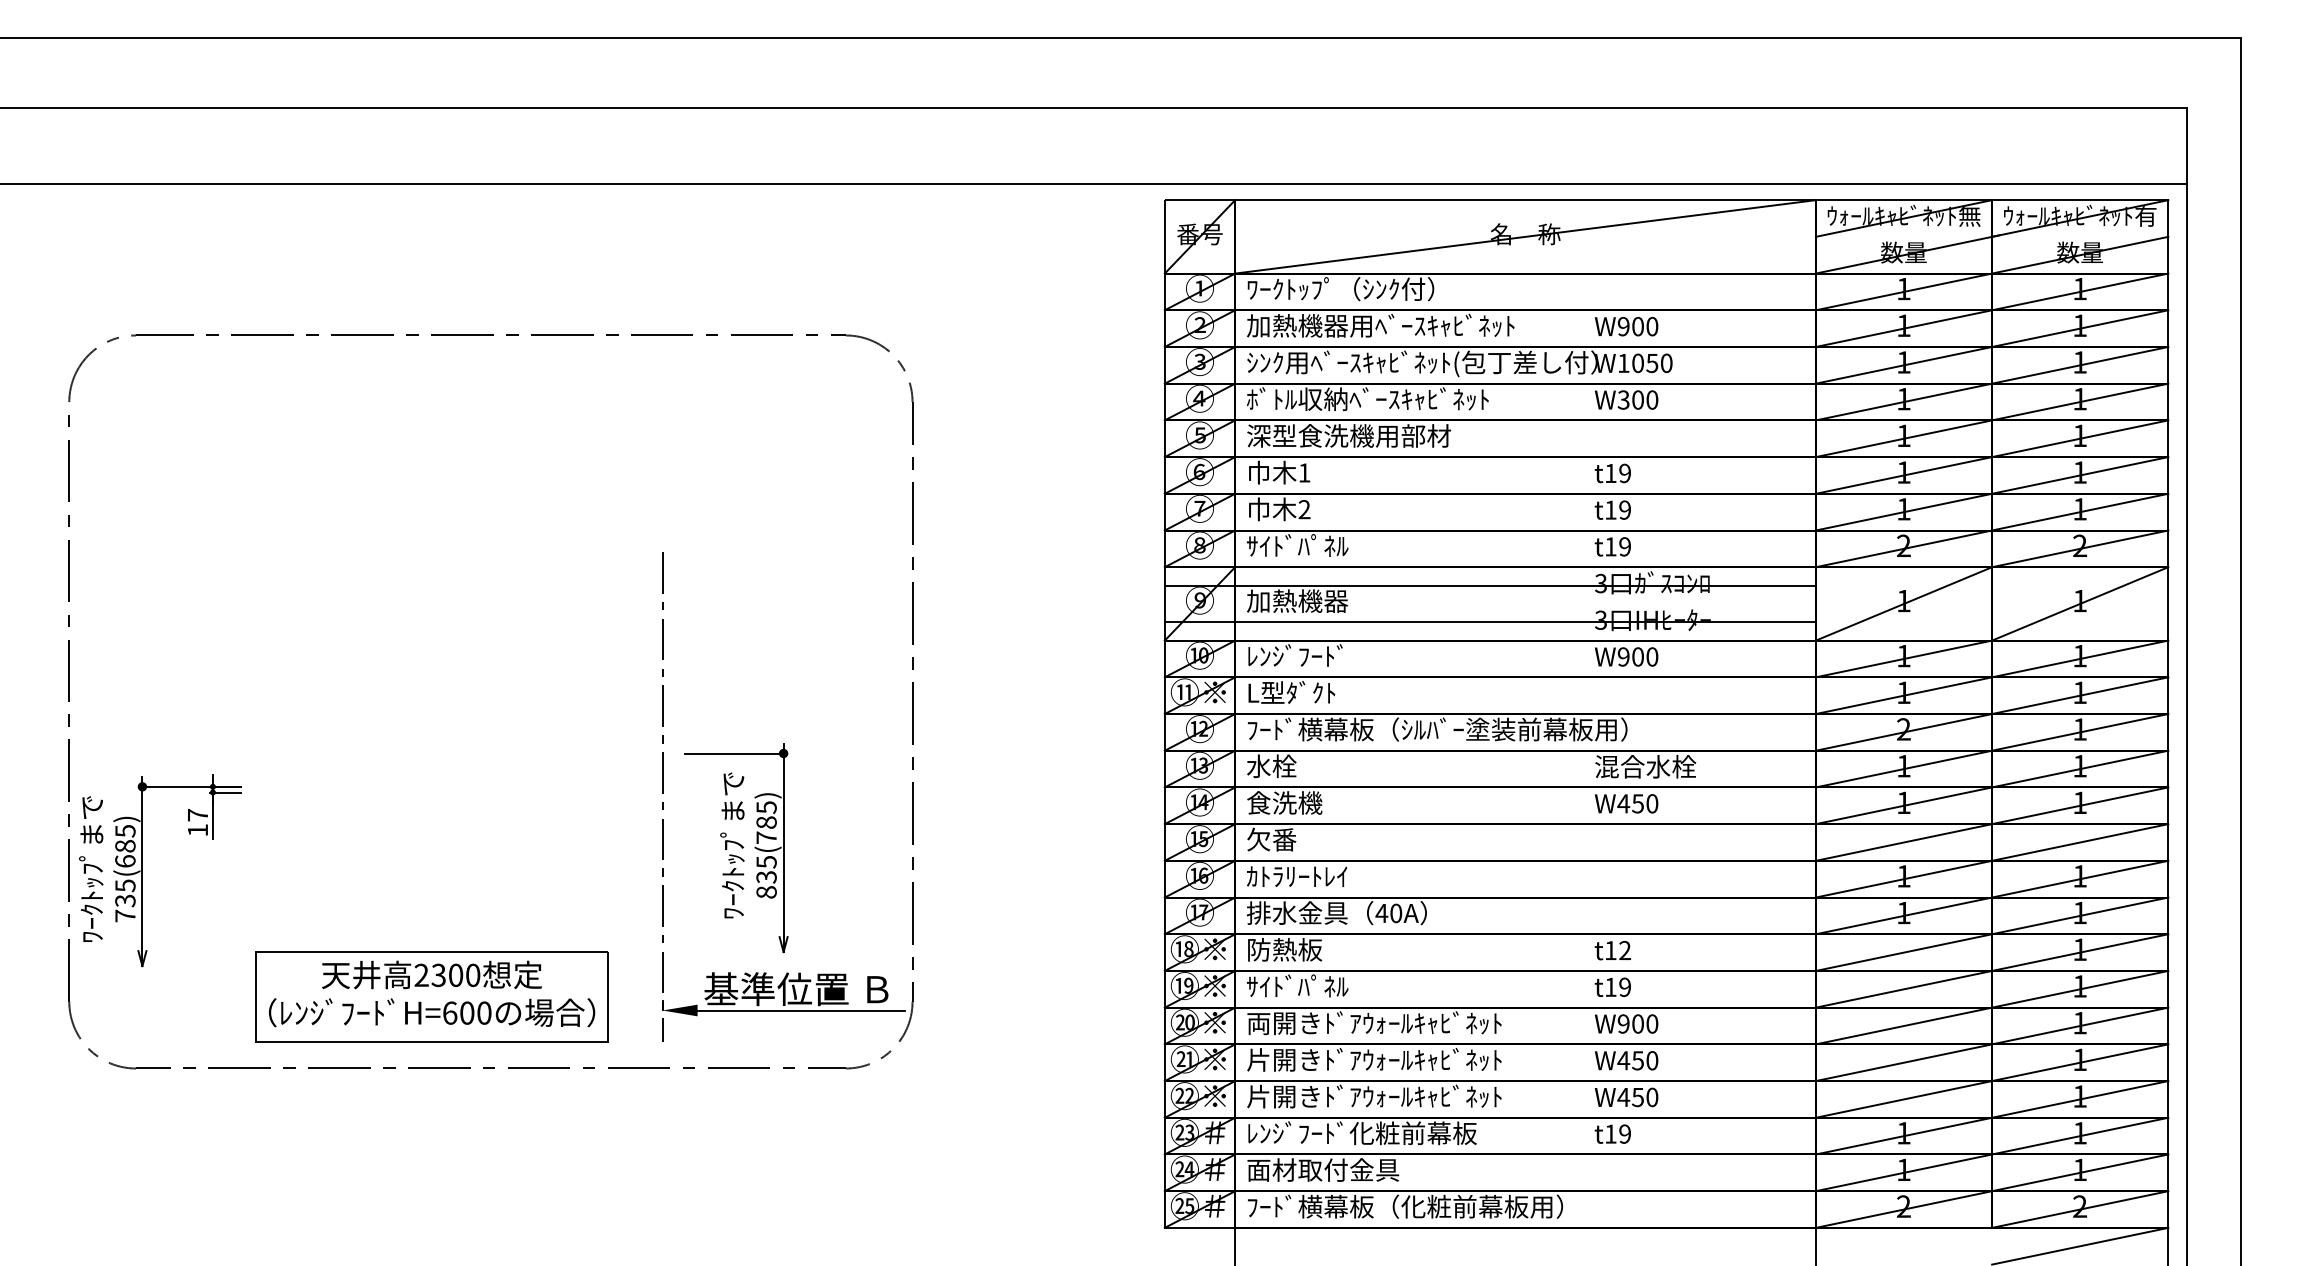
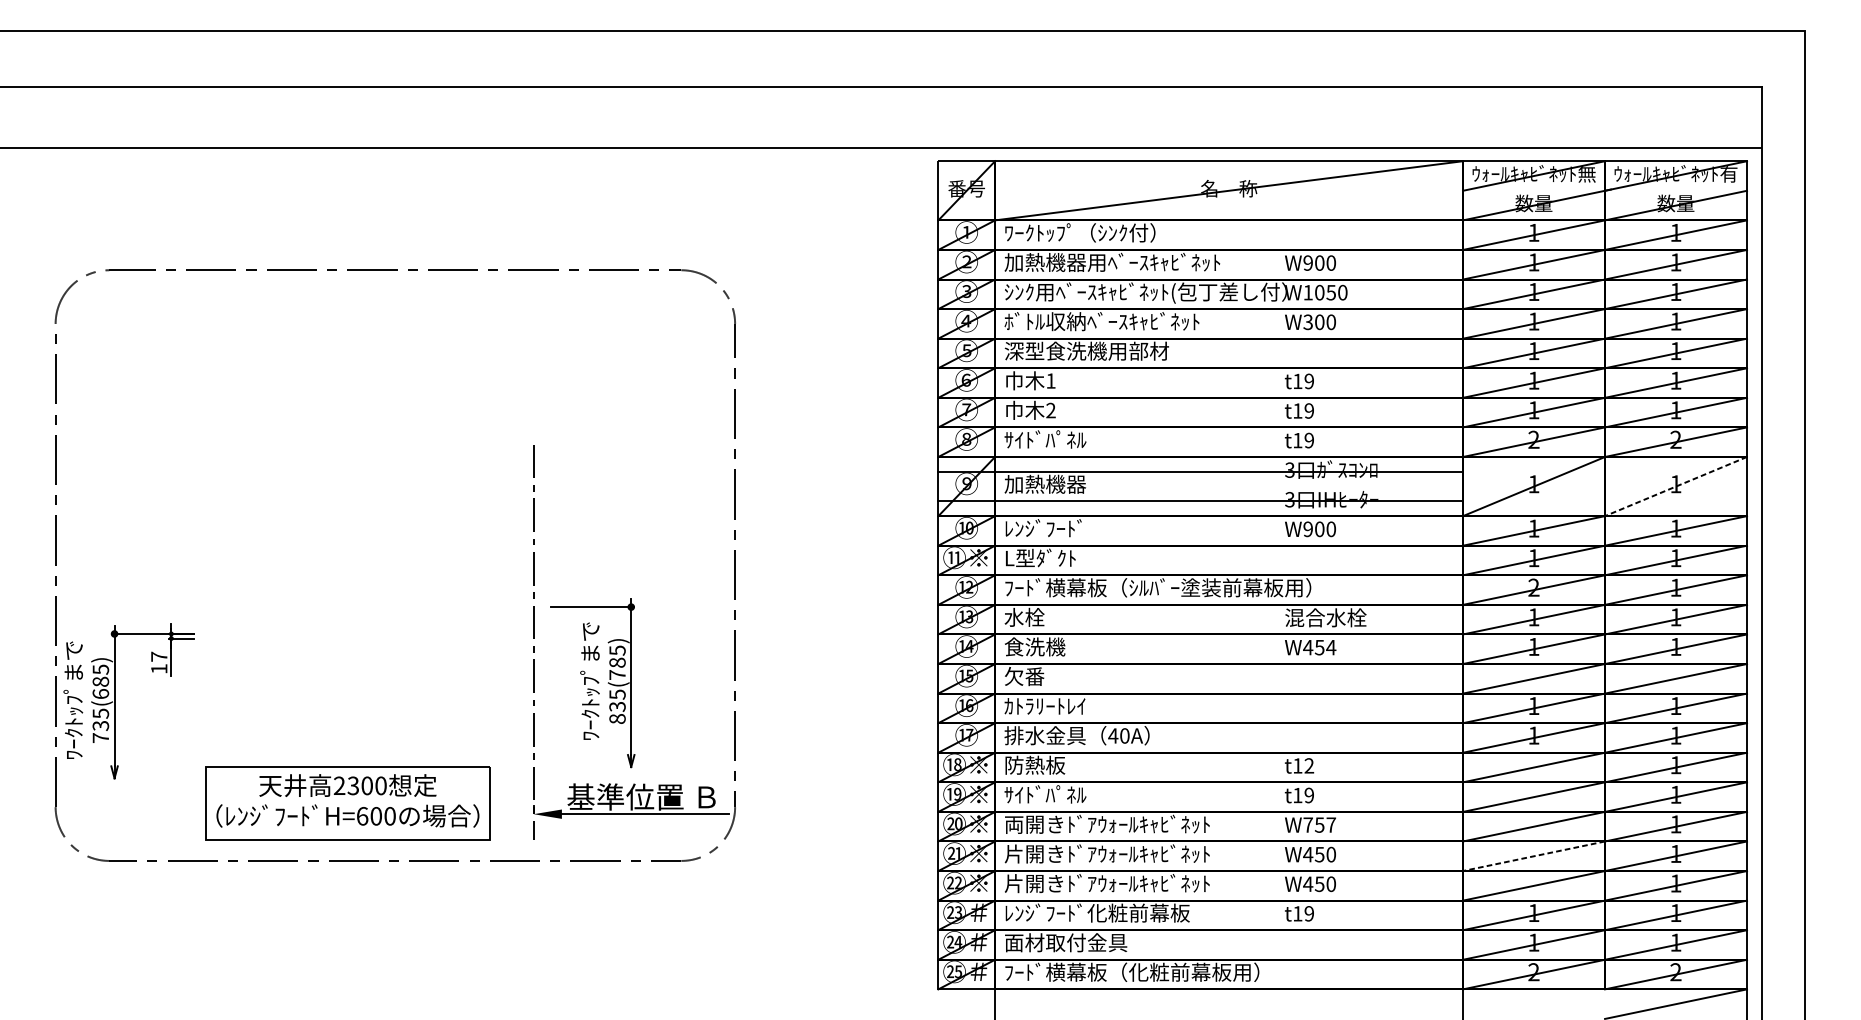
line: (2079, 604) -> (1675, 487), solid -> dashed
text: (1651, 803) -> (1330, 647), W450 -> W454
text: (1637, 1023) -> (1319, 824), W900 -> W757
line: (1903, 1062) -> (1533, 856), solid -> dashed

